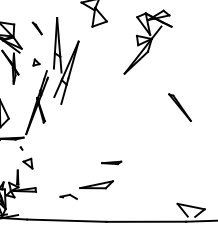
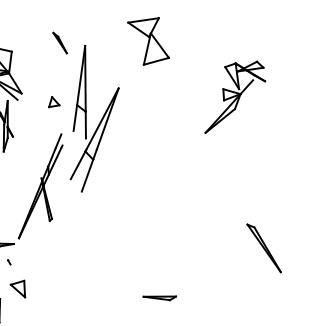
part: (36, 28) -> (58, 43), moved
part: (147, 41) -> (235, 96), size x0.7
part: (36, 62) -> (54, 102), moved
part: (179, 107) -> (263, 248), moved

